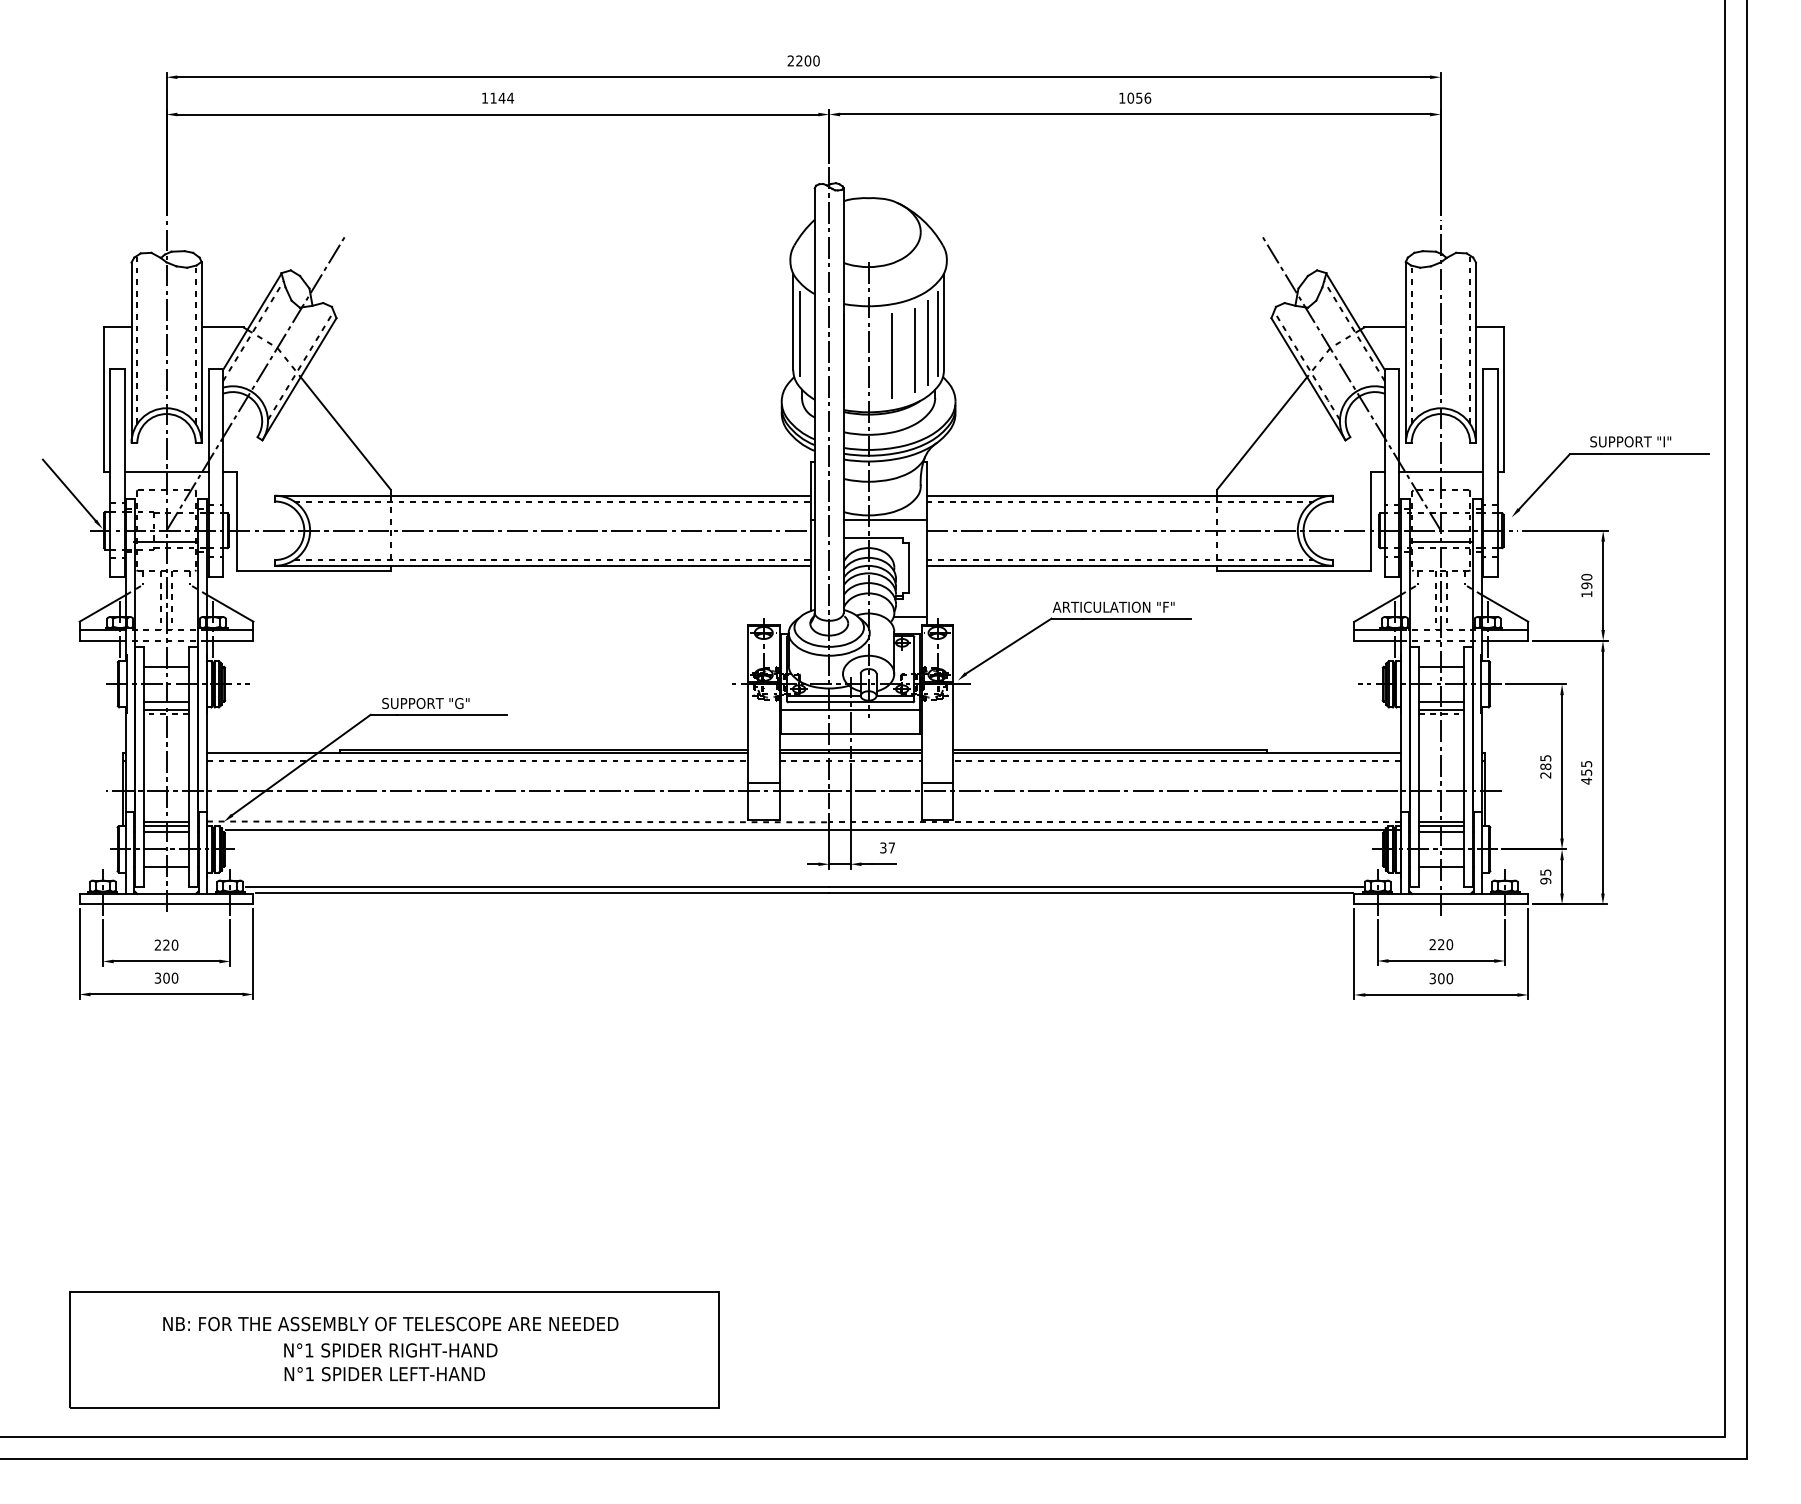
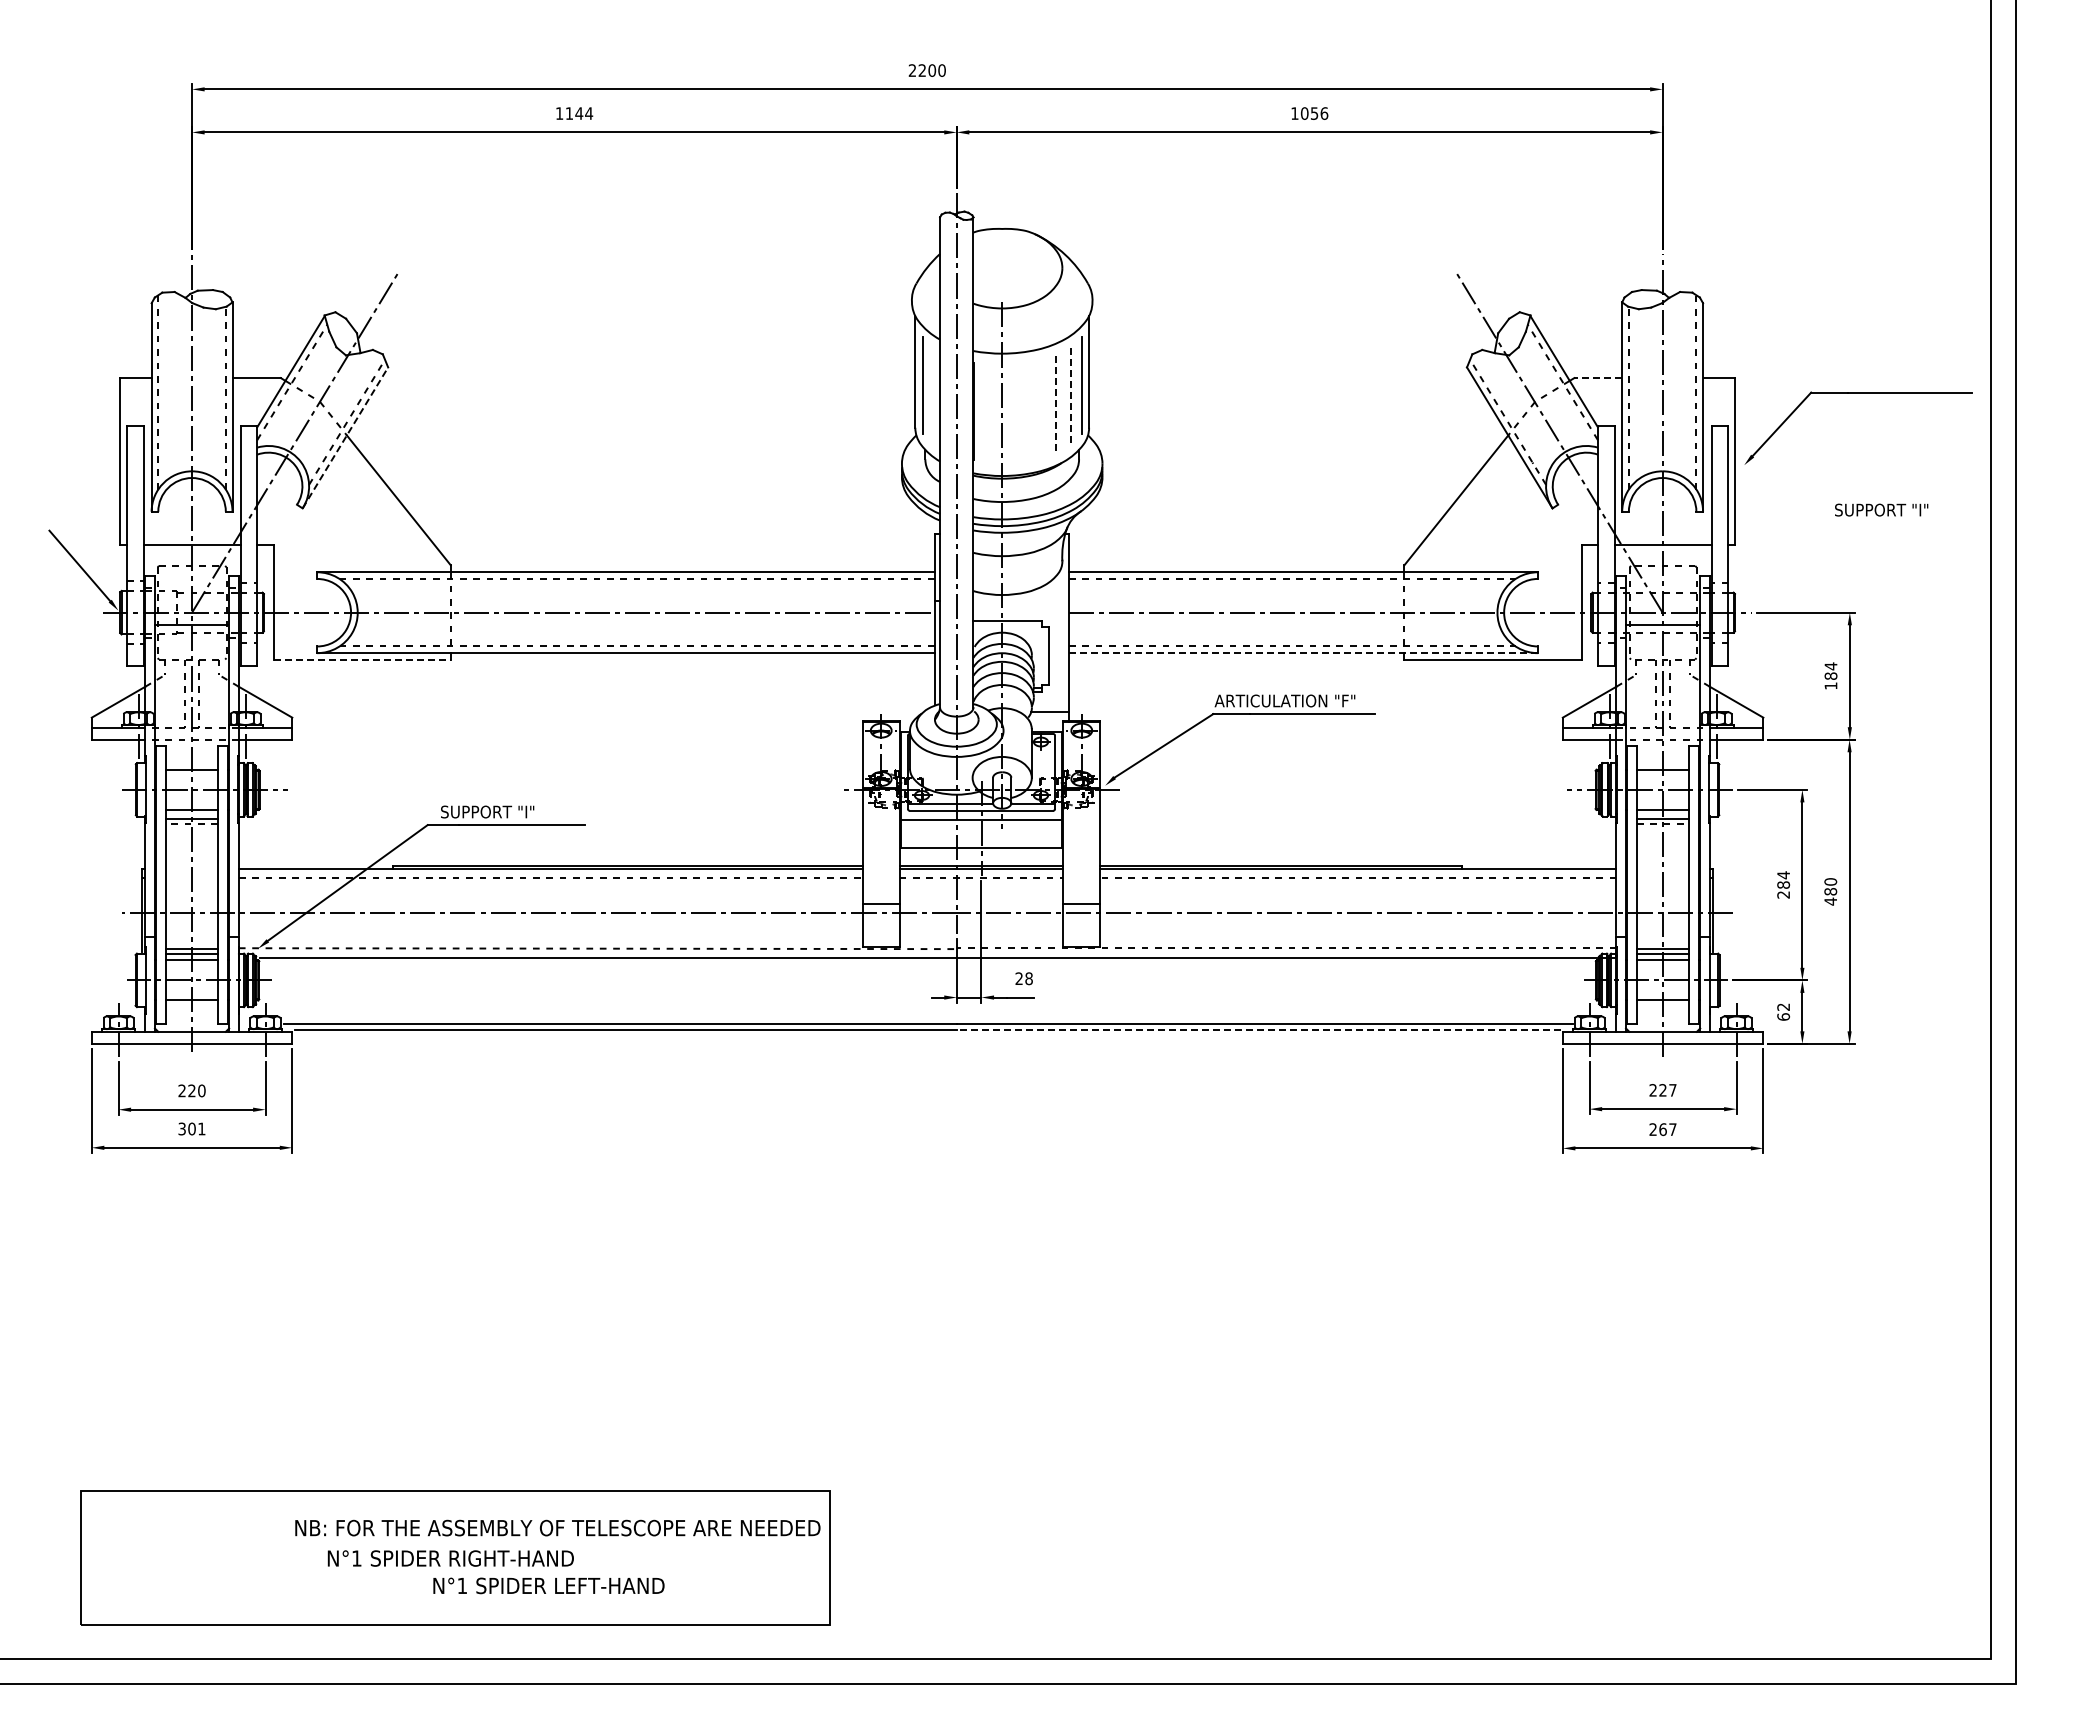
line: (1385, 327) -> (1598, 378), solid -> dashed
line: (927, 343) -> (1070, 396), solid -> dashed
line: (915, 351) -> (1056, 405), solid -> dashed
line: (891, 356) -> (1028, 411), removed
line: (299, 378) -> (345, 437), solid -> dashed
part: (1610, 455) -> (1858, 393), moved
line: (885, 520) -> (1021, 600), removed
line: (1129, 566) -> (1303, 653), solid -> dashed
line: (314, 571) -> (362, 659), solid -> dashed
text: (1586, 581) -> (1830, 671), 190 -> 184
text: (462, 703) -> (533, 811), SUPPORT "G" -> SUPPORT "I"
text: (1545, 758) -> (1783, 875), 285 -> 284
text: (1586, 768) -> (1830, 886), 455 -> 480
text: (887, 847) -> (1023, 978), 37 -> 28
text: (1545, 876) -> (1783, 1011), 95 -> 62
line: (1090, 892) -> (1258, 1030), solid -> dashed
text: (1449, 944) -> (1672, 1090), 220 -> 227
text: (174, 977) -> (201, 1128), 300 -> 301
text: (1440, 978) -> (1662, 1129), 300 -> 267
text: (390, 1323) -> (557, 1527), moved
text: (384, 1373) -> (548, 1585), moved

